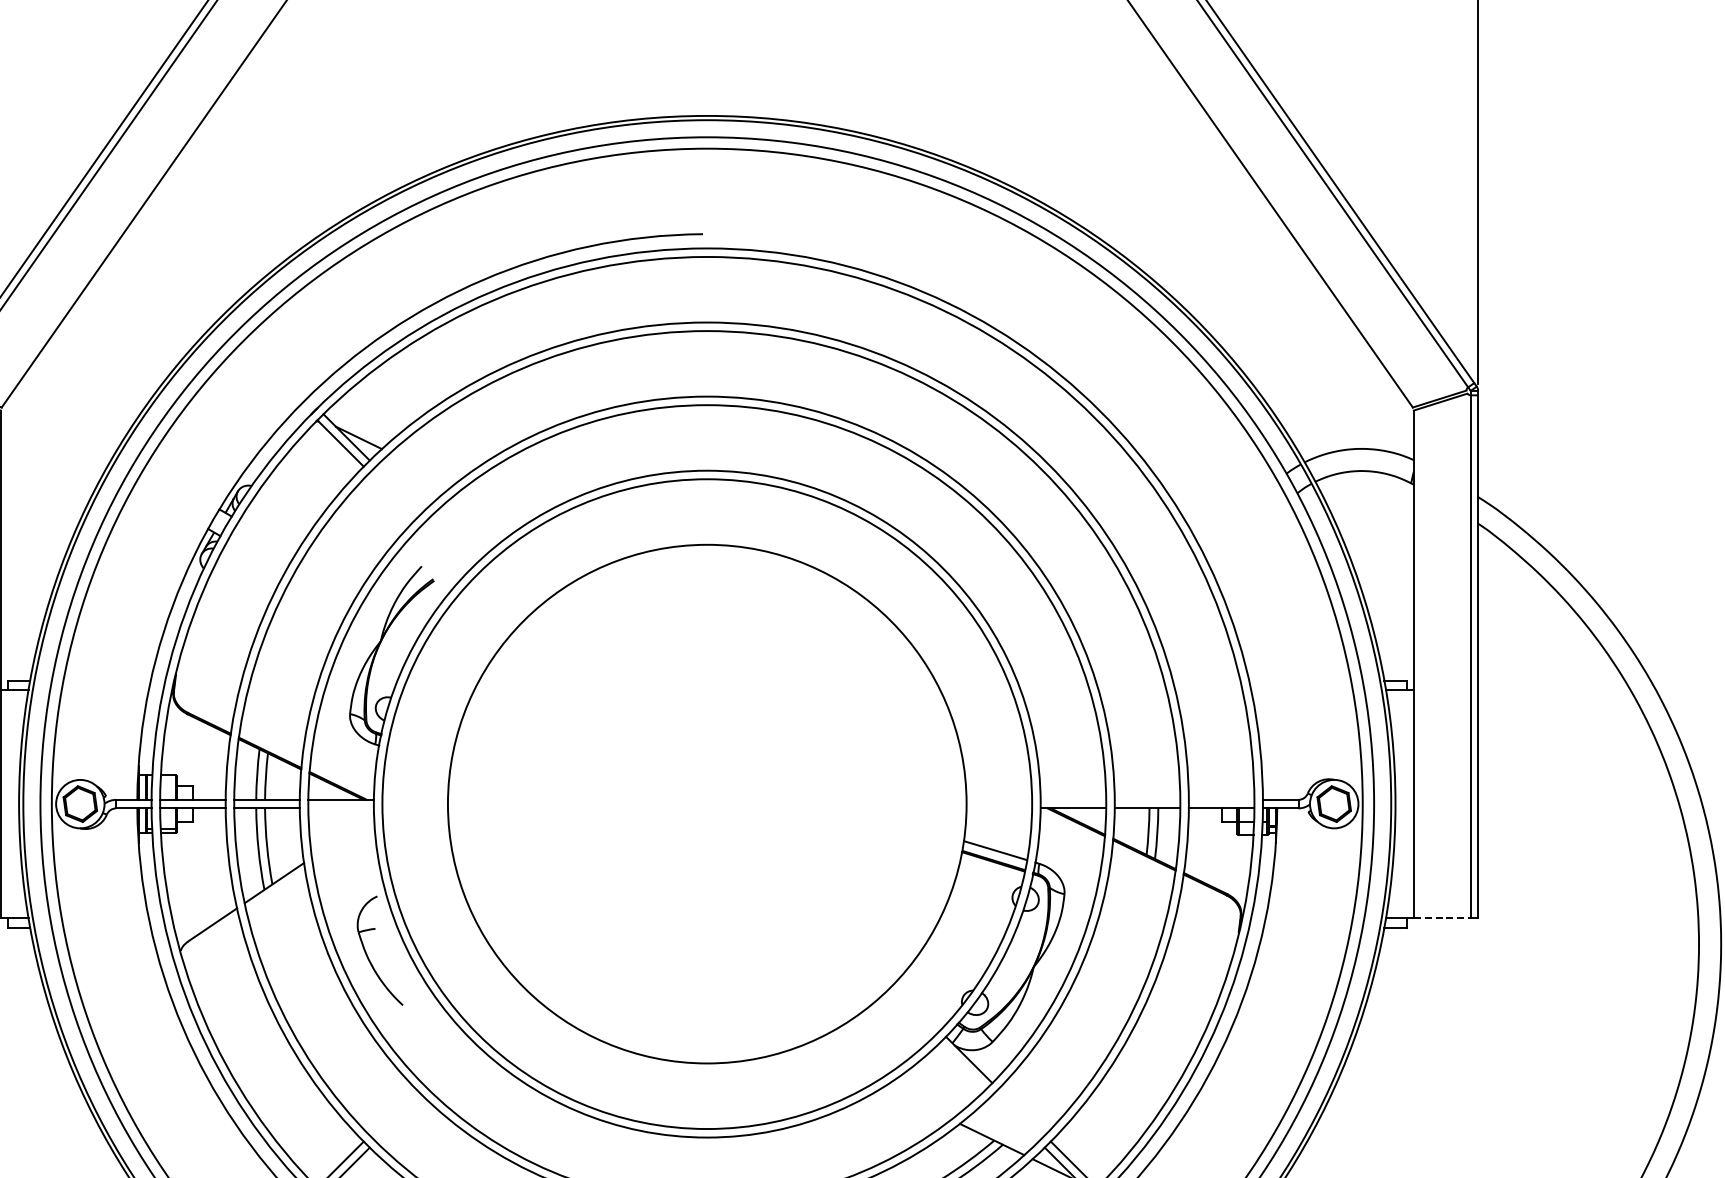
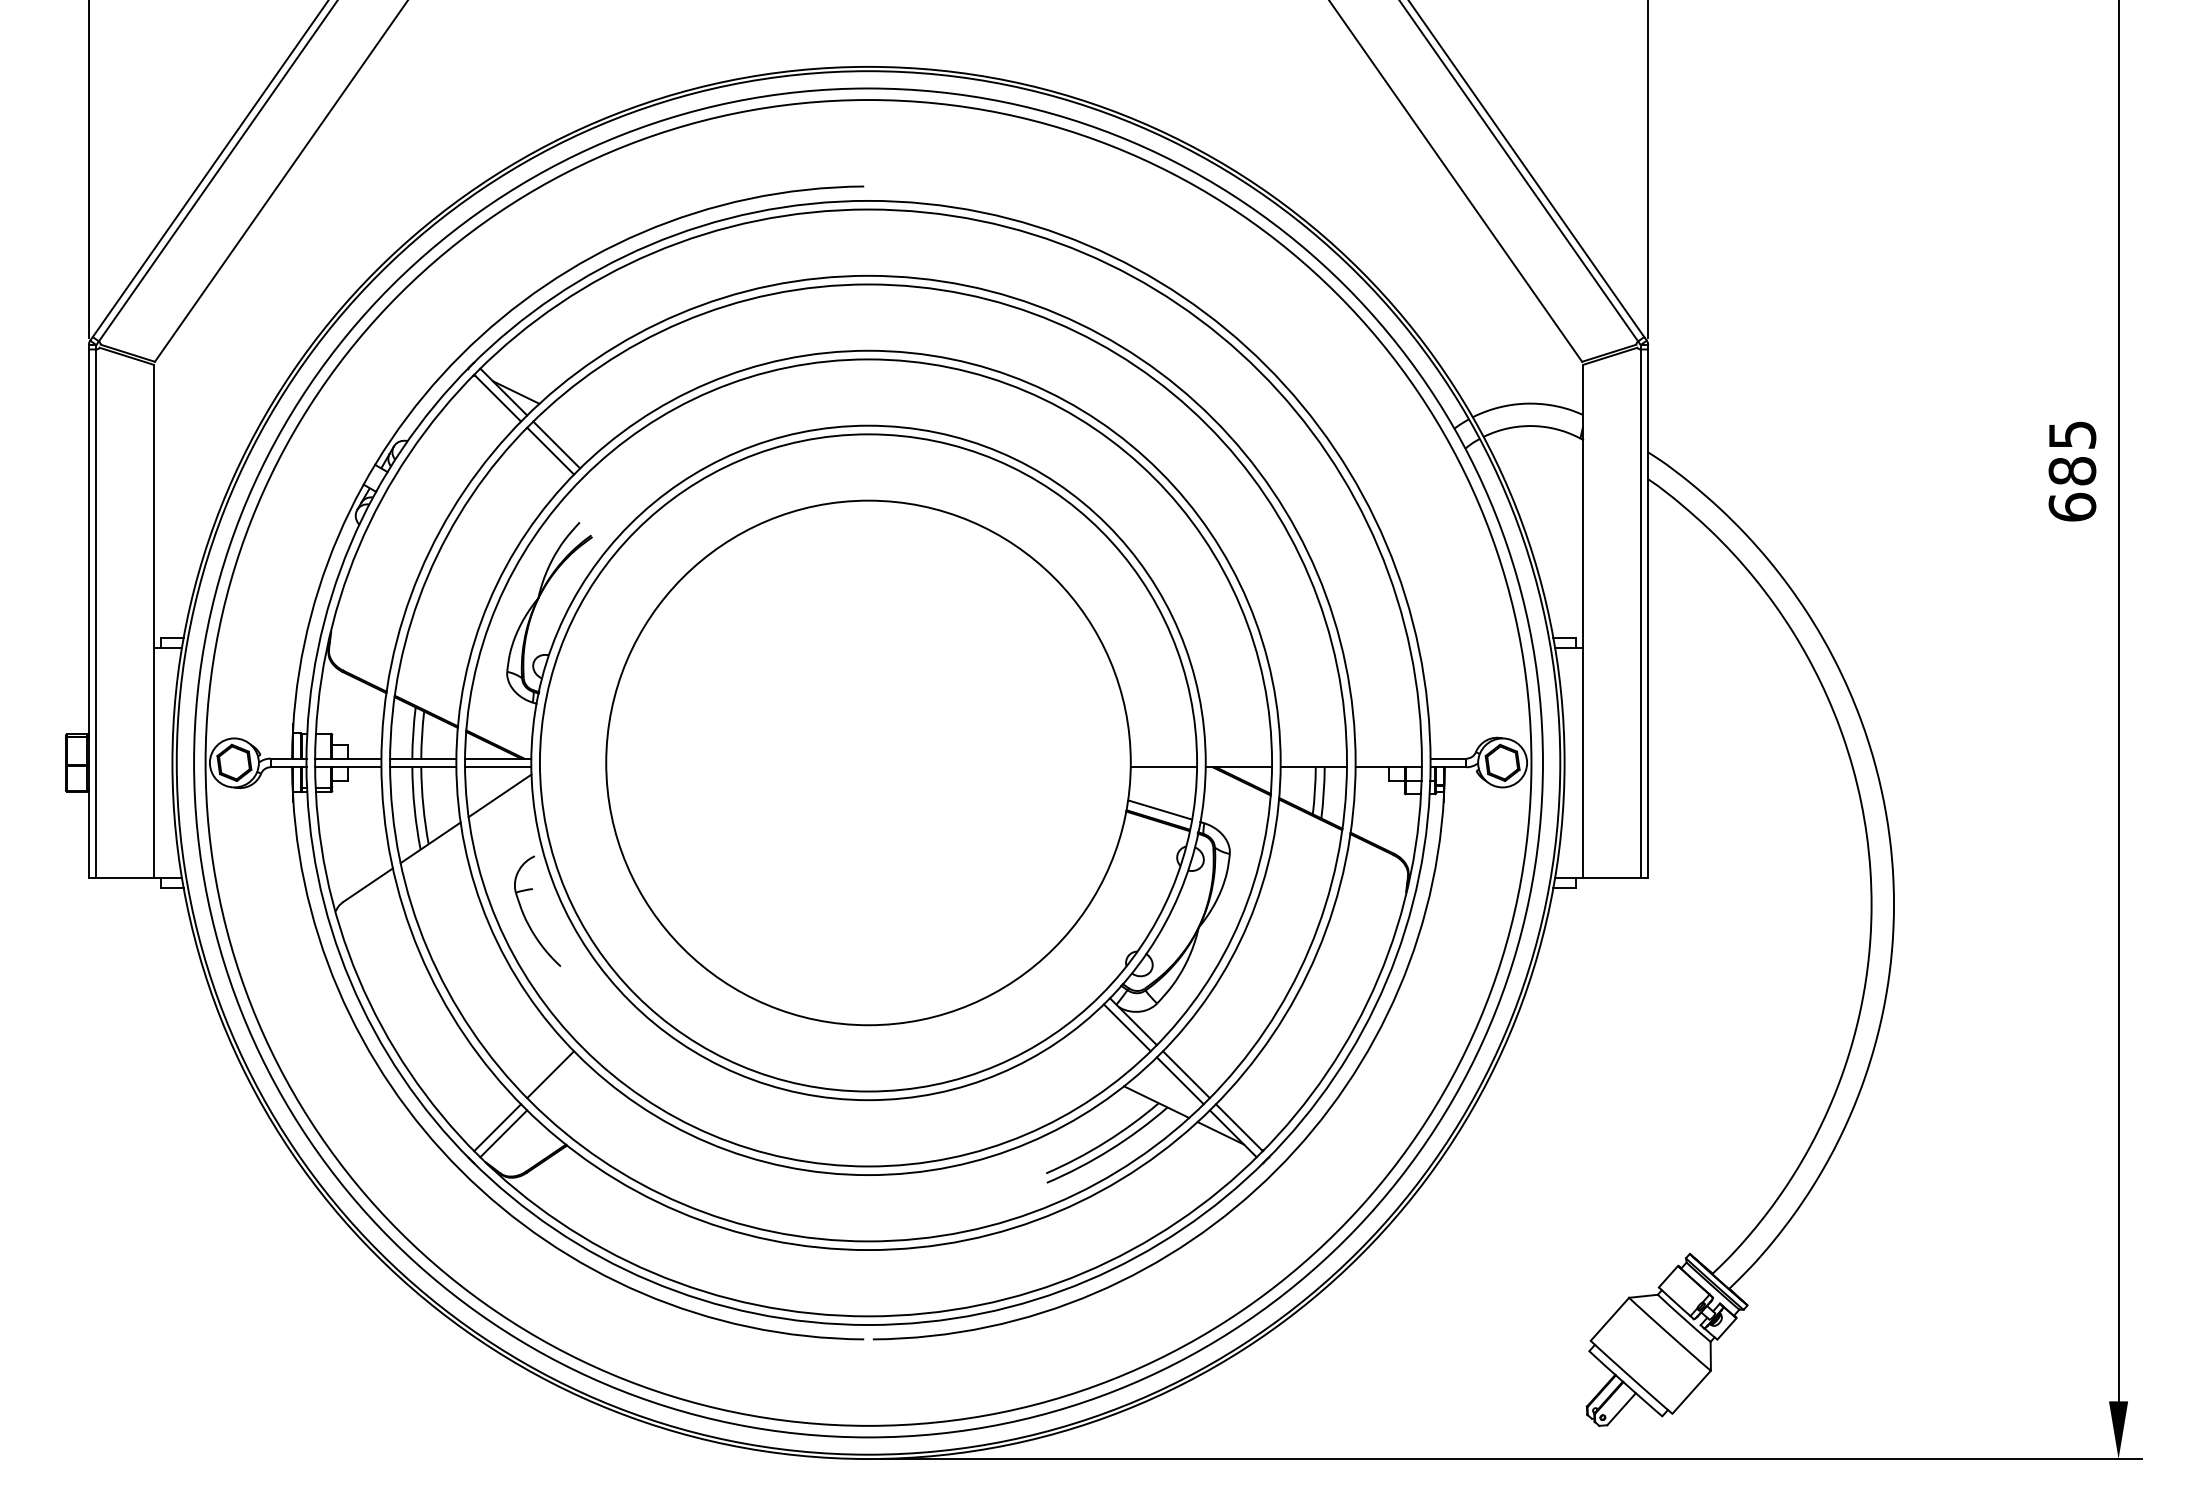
line: (398, 489) -> (556, 444), added
line: (392, 495) -> (550, 450), added
line: (341, 808) -> (498, 767), added
line: (998, 808) -> (1163, 767), added
line: (342, 836) -> (499, 795), added
line: (1441, 918) -> (1611, 878), dashed -> solid
line: (962, 1065) -> (1126, 1027), added
line: (392, 1112) -> (550, 1074), added
line: (1021, 1112) -> (1186, 1074), added
line: (1014, 1118) -> (1179, 1080), added

